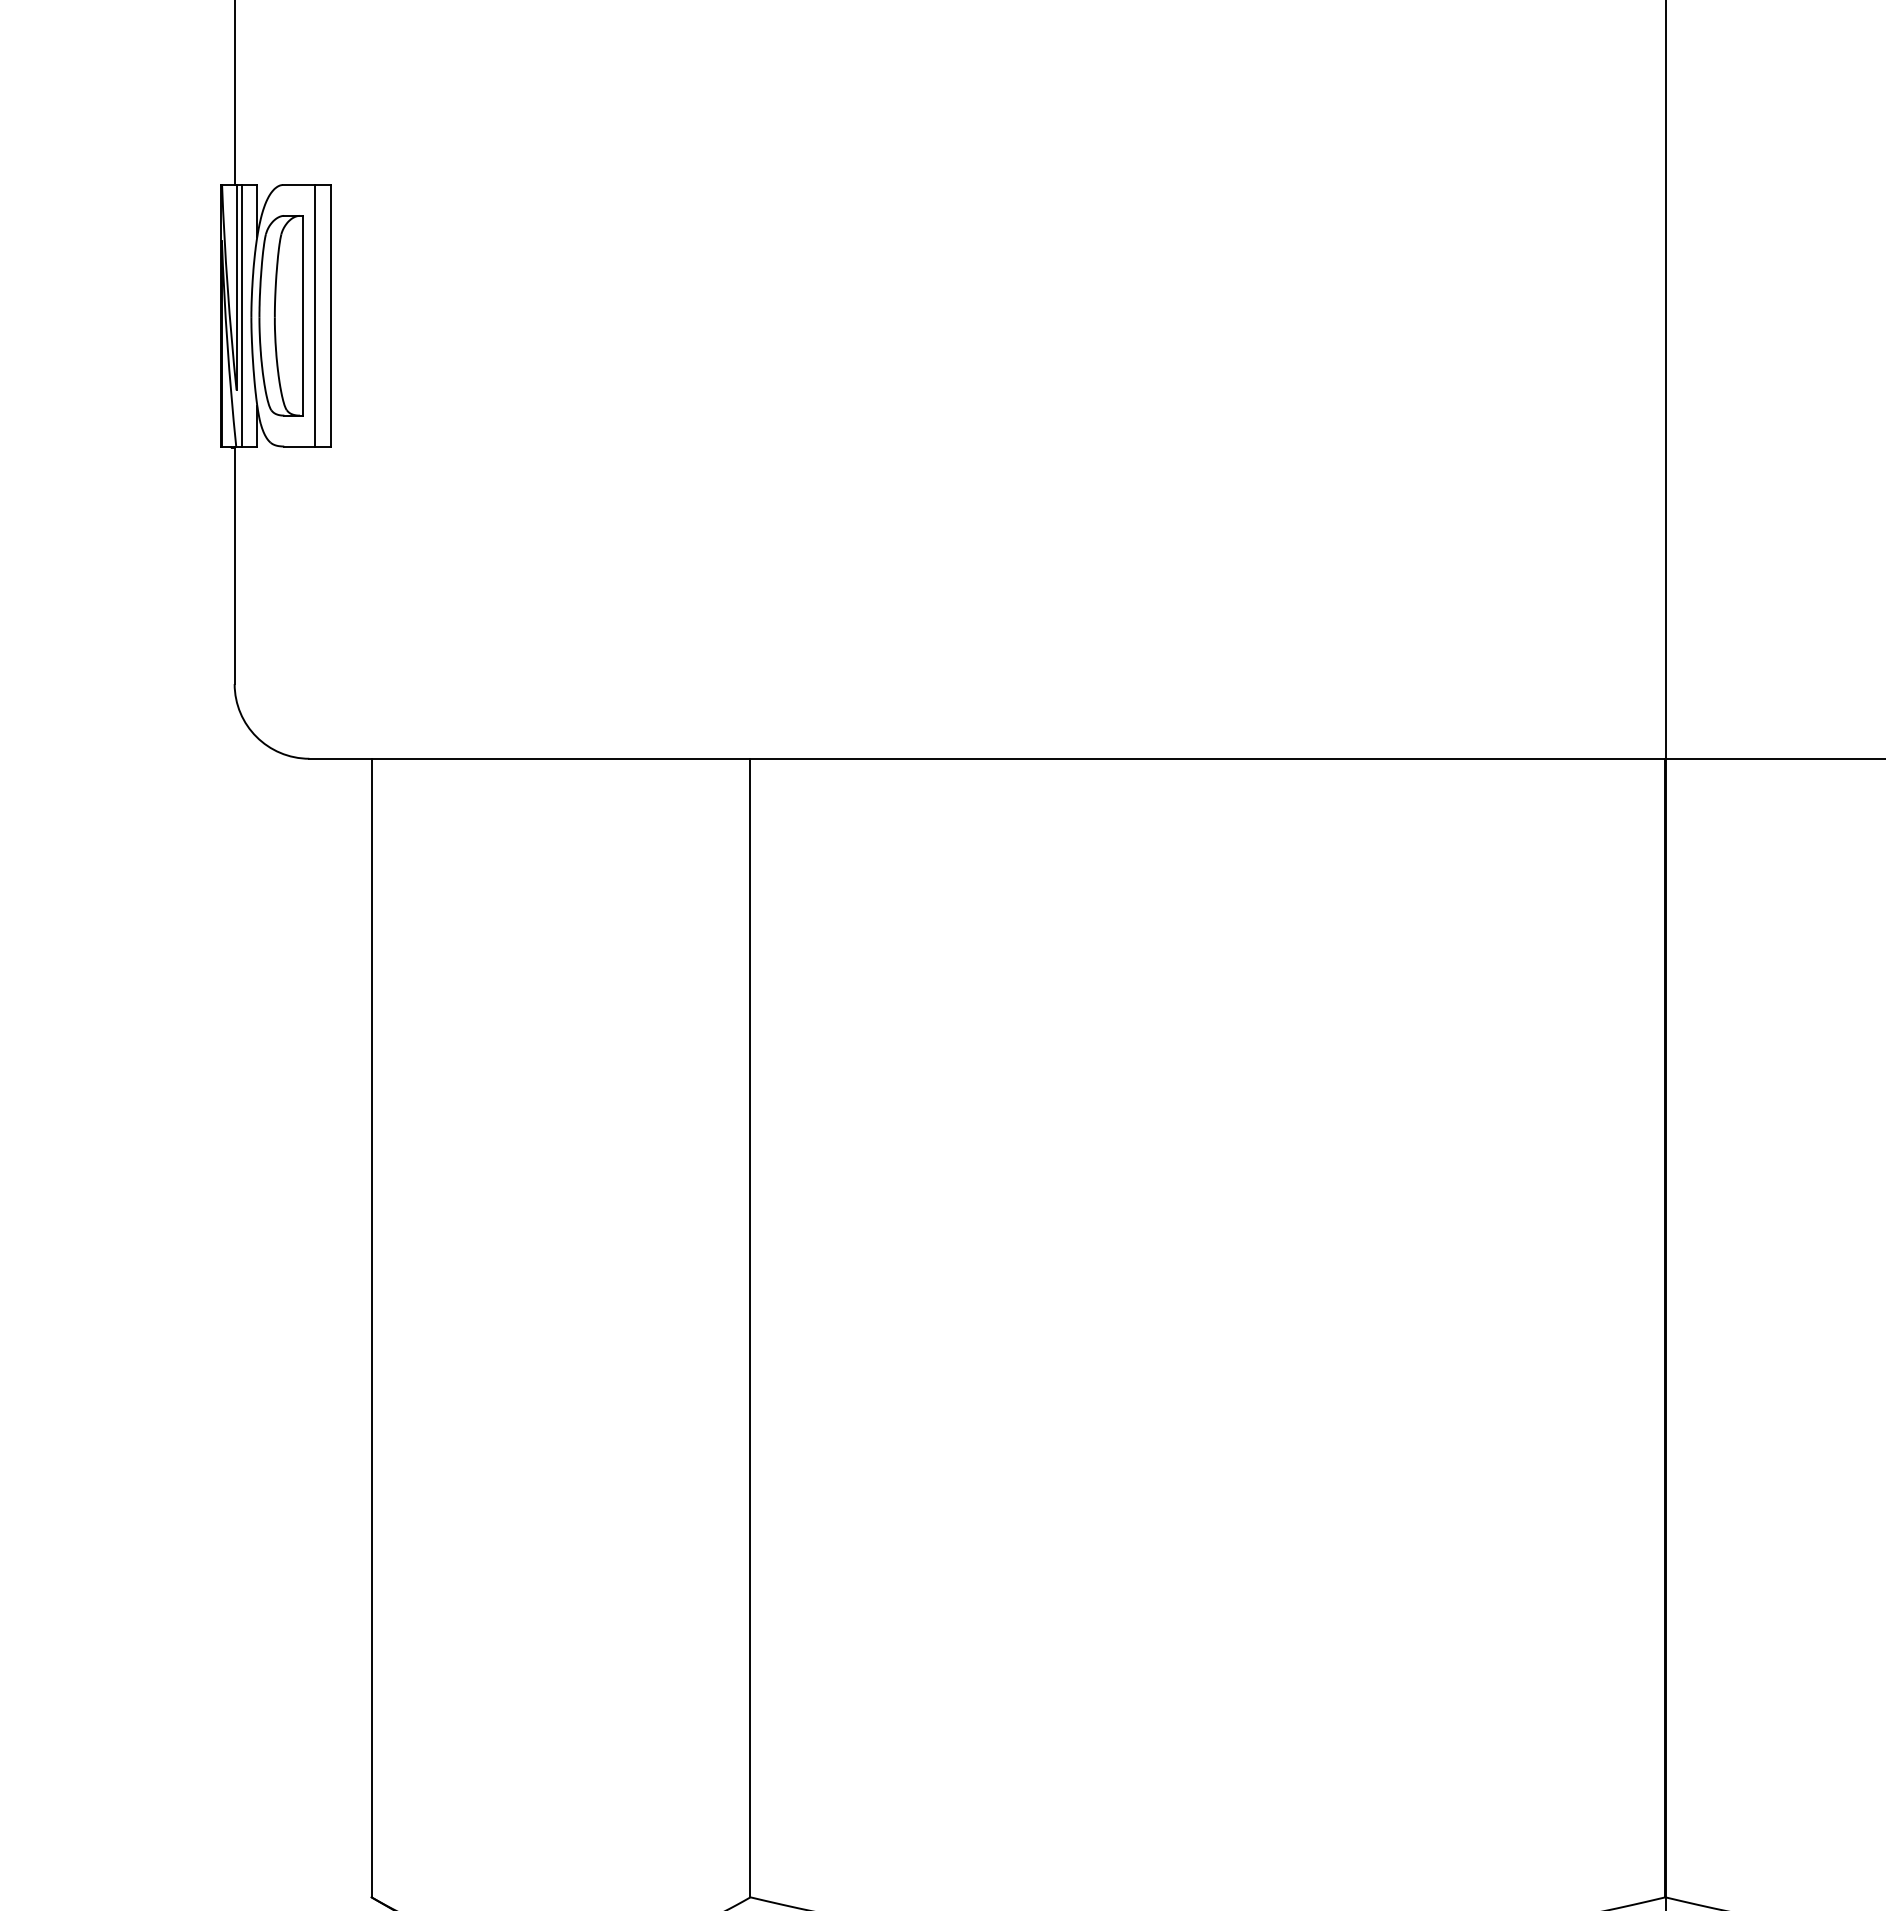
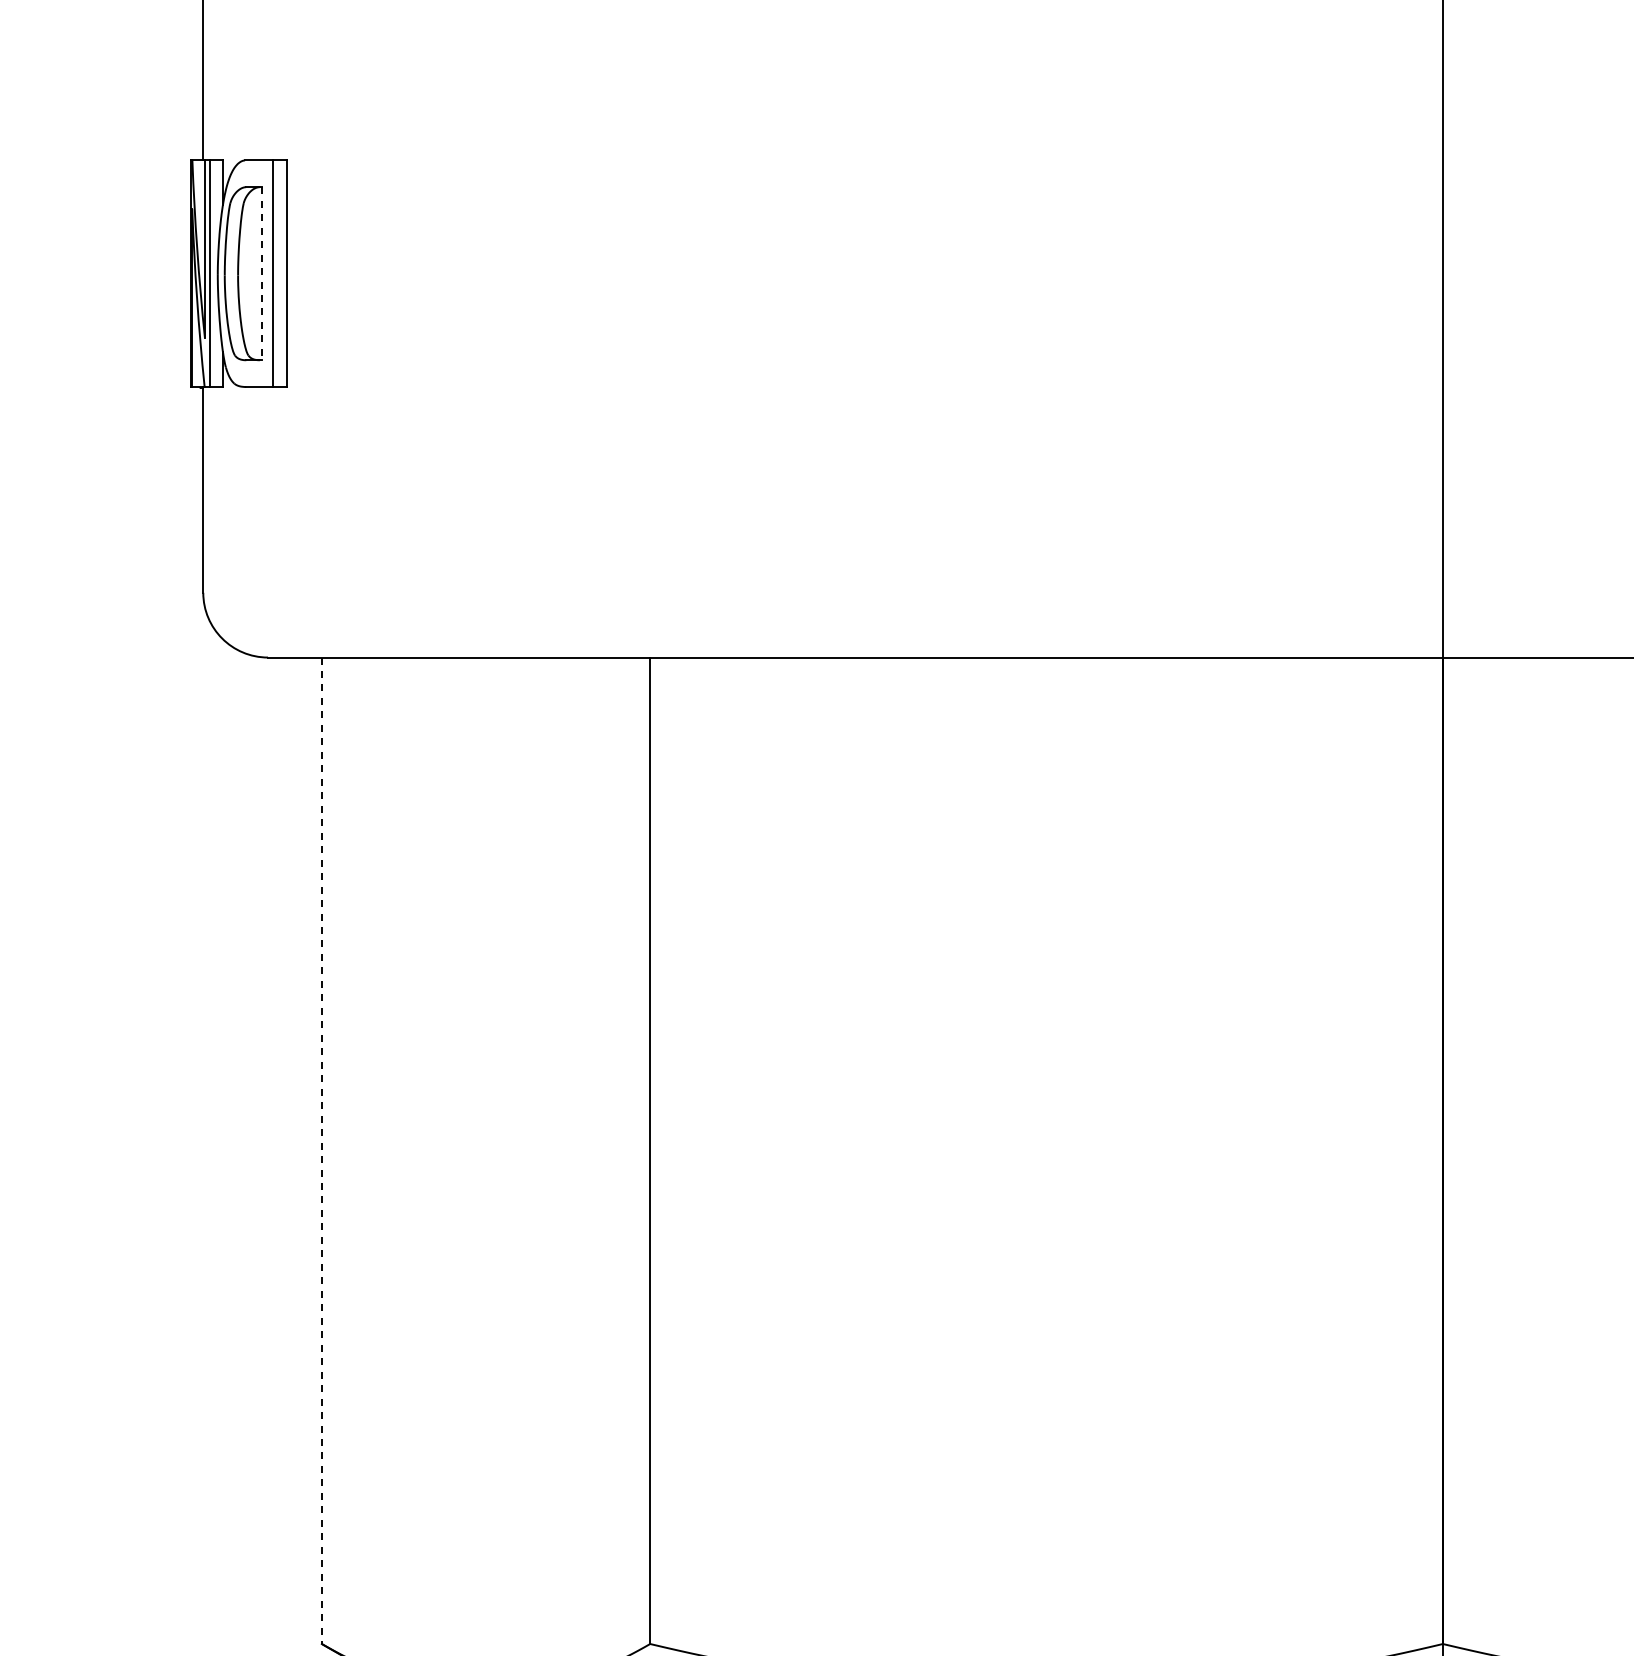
line: (302, 315) -> (262, 273), solid -> dashed
line: (371, 1328) -> (321, 1151), solid -> dashed

